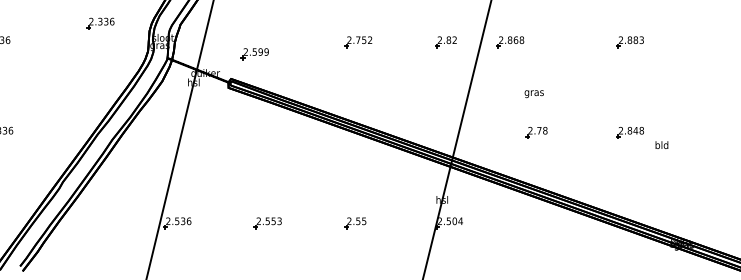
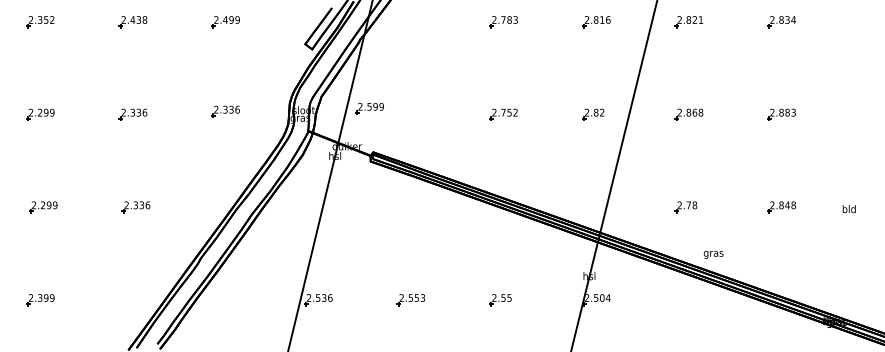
part: (100, 23) -> (225, 111), moved
part: (509, 41) -> (688, 114), moved
part: (254, 53) -> (369, 108), moved
text: (534, 93) -> (713, 254), moved
text: (661, 145) -> (848, 209), moved

